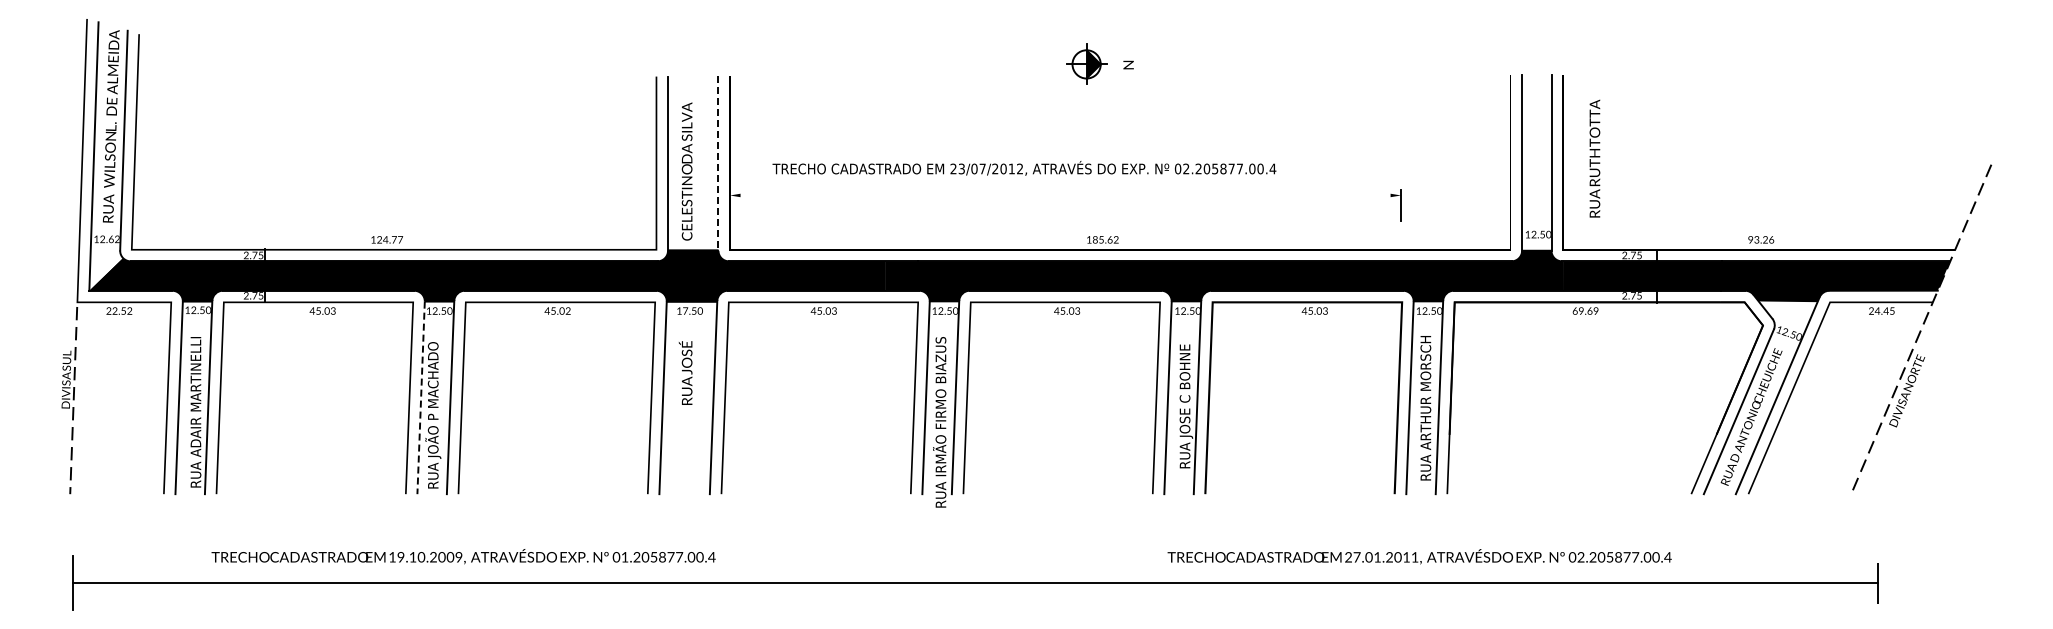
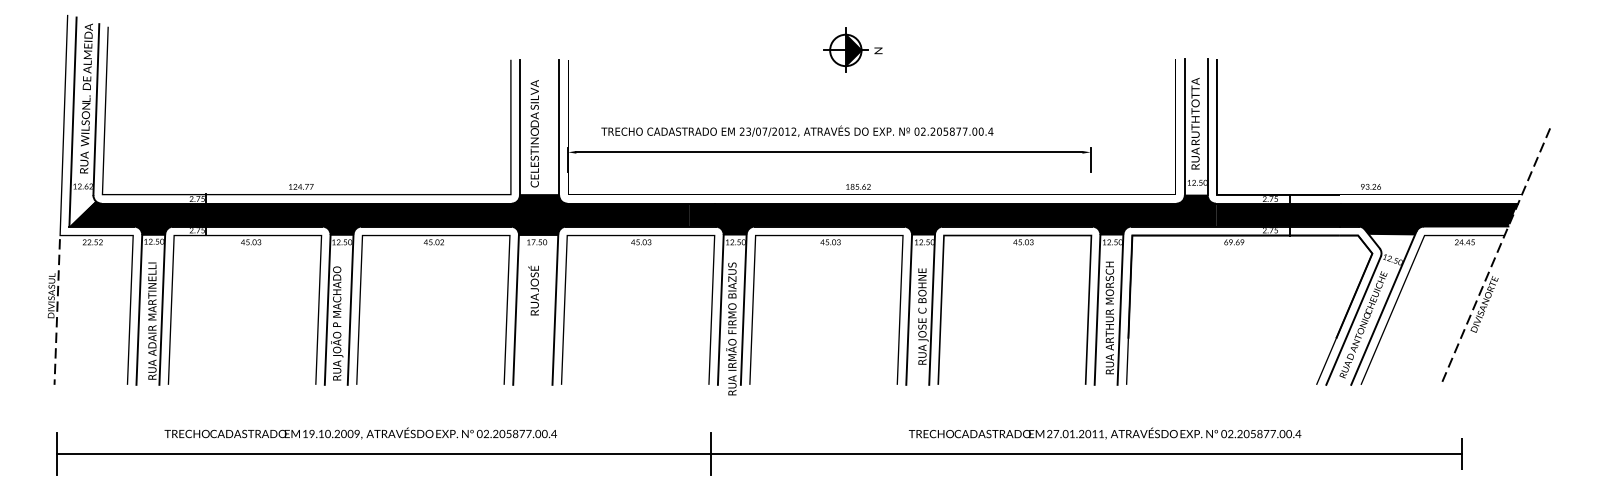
part: (1086, 63) -> (845, 49), size x1.43
text: (1594, 158) -> (1195, 123), moved
line: (718, 164) -> (559, 128), dashed -> solid
line: (1065, 195) -> (829, 152), added
line: (421, 398) -> (328, 310), dashed -> solid
text: (624, 557) -> (486, 434), 01.205877.00.4 -> 02.205877.00.4
line: (913, 582) -> (711, 453), added

